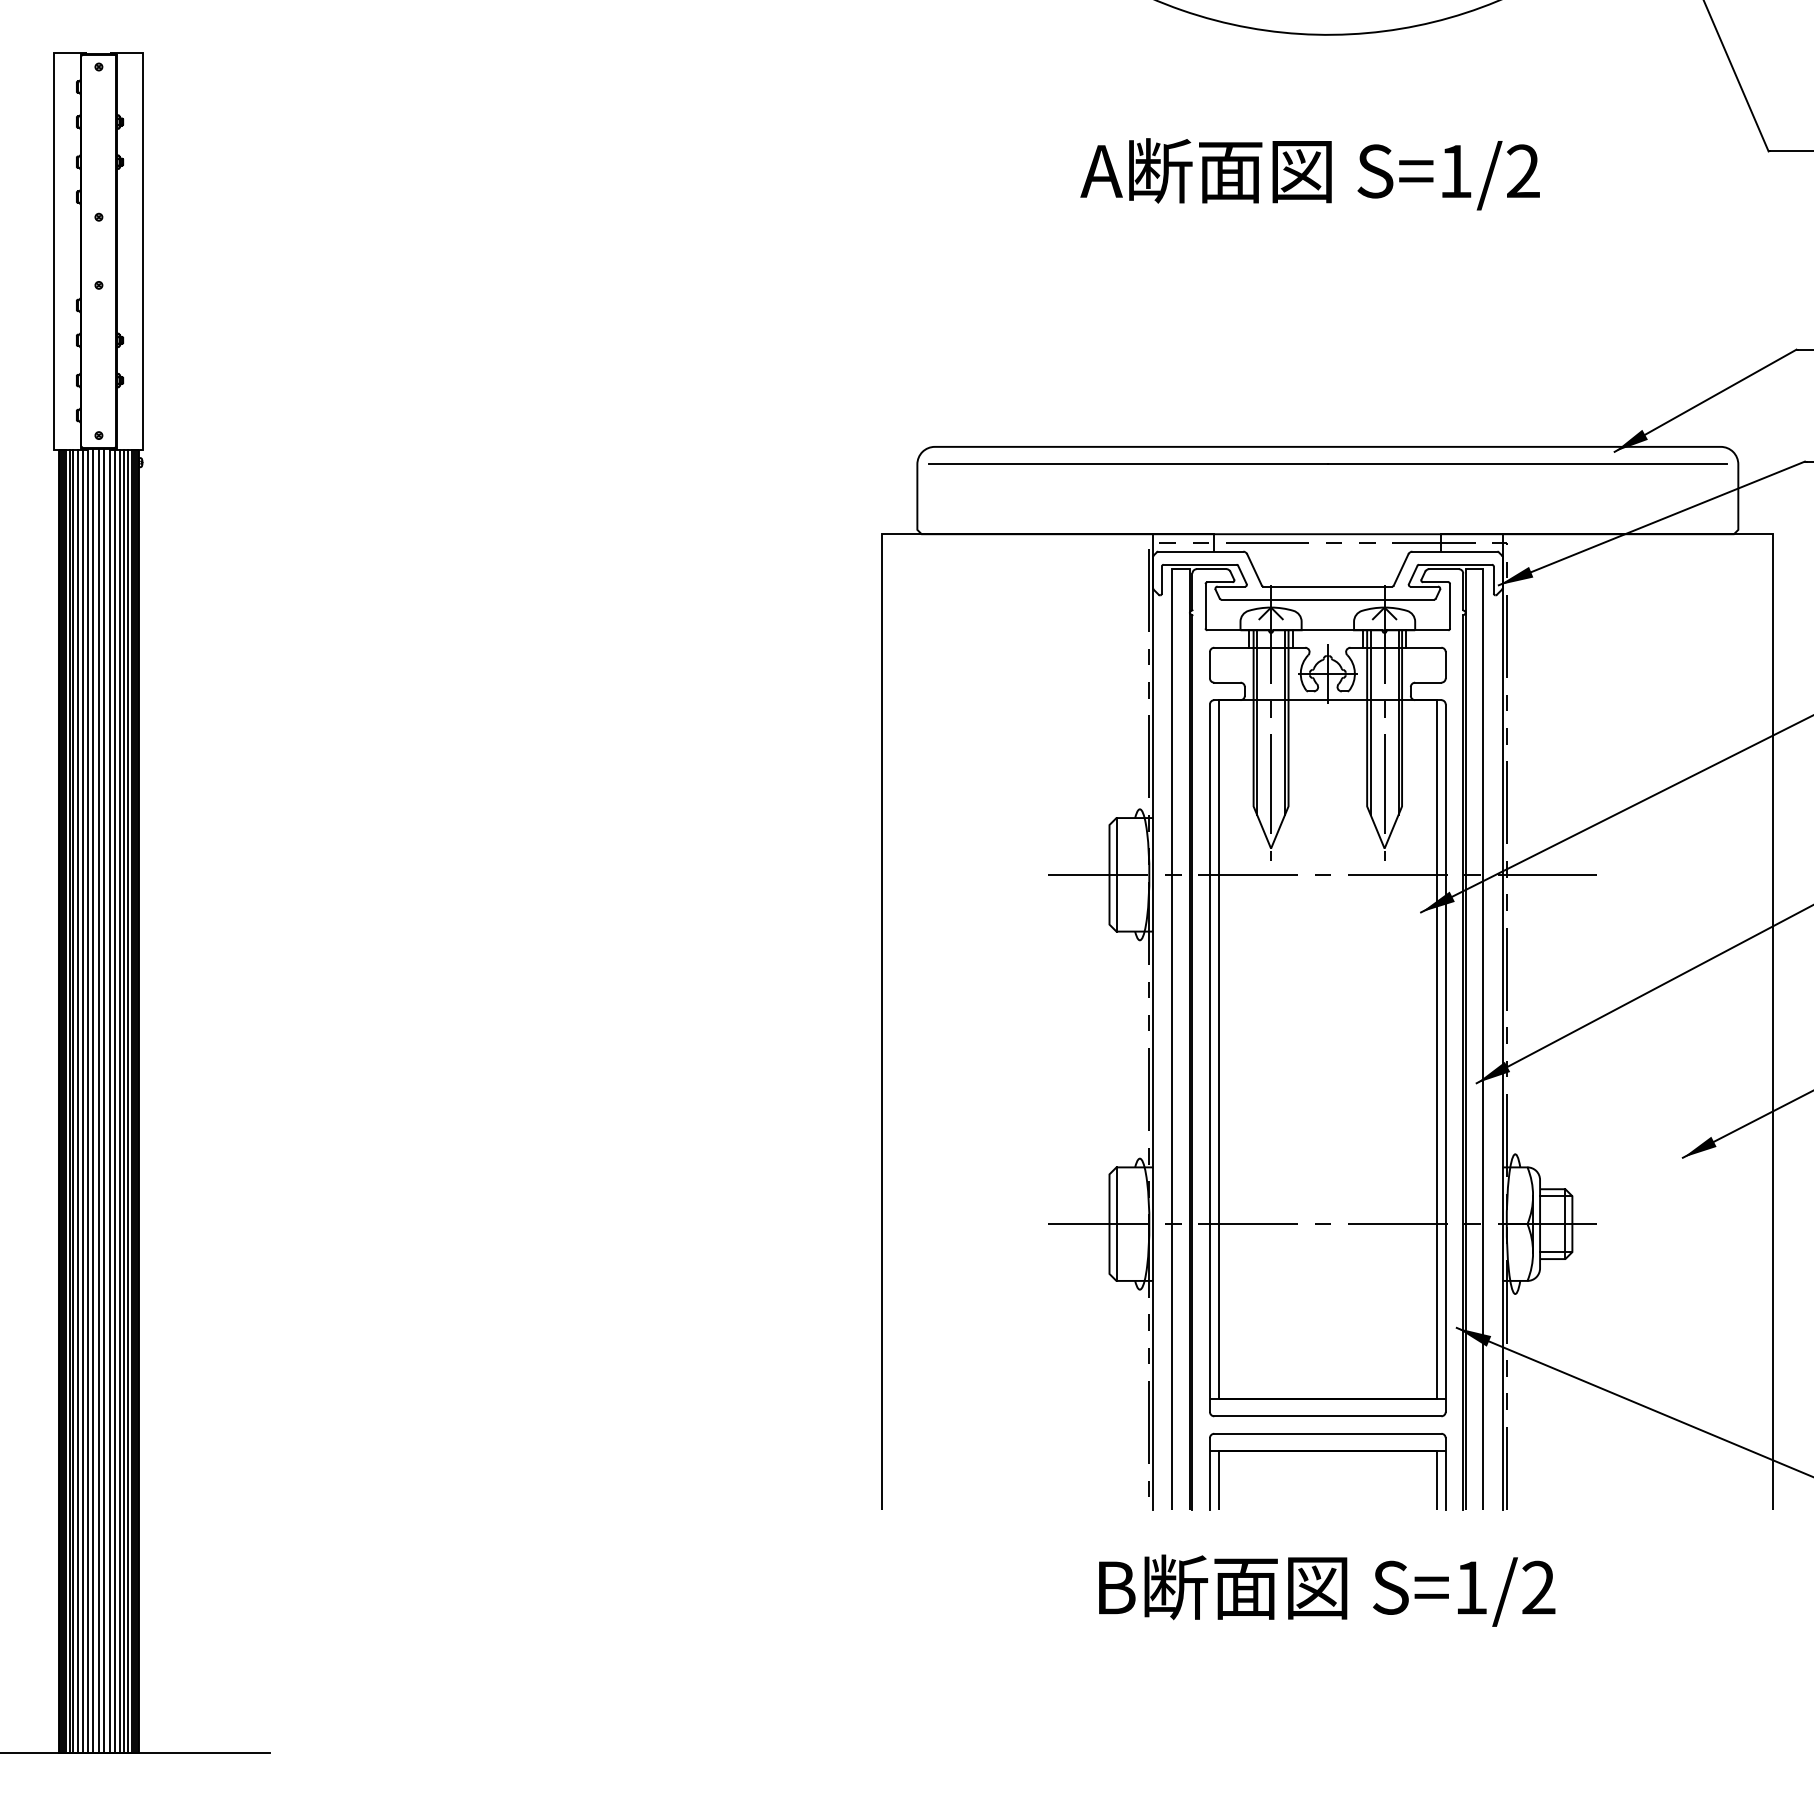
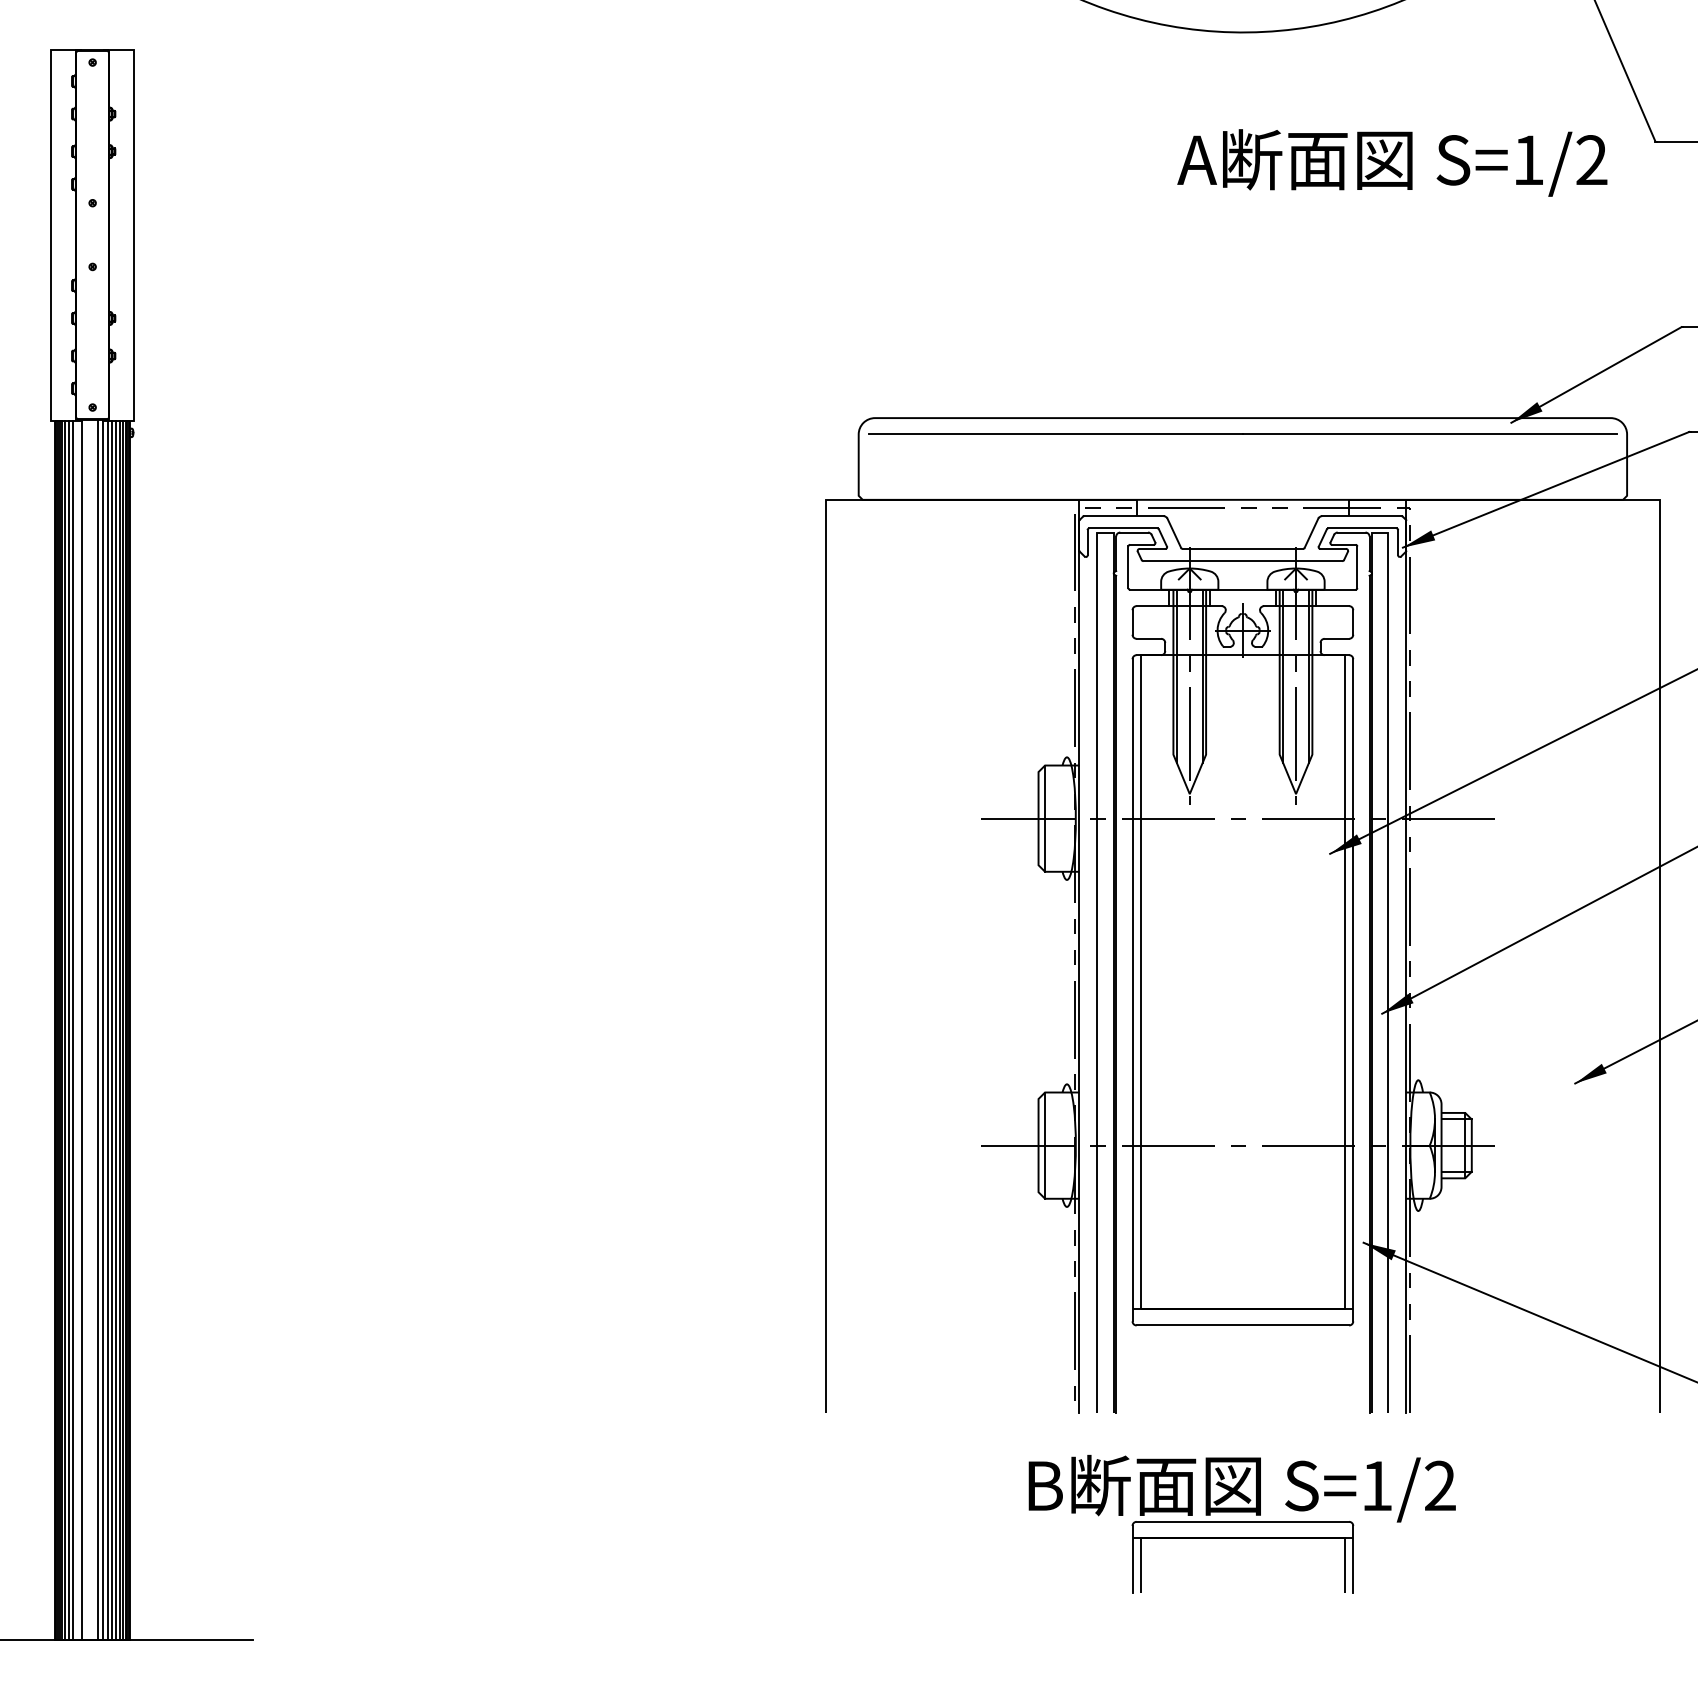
text: (1310, 173) -> (1392, 162), moved
line: (93, 1100) -> (87, 1029), removed
line: (98, 1100) -> (92, 1029), removed
line: (82, 1101) -> (77, 1030), removed
part: (1327, 1451) -> (1242, 1538), moved

